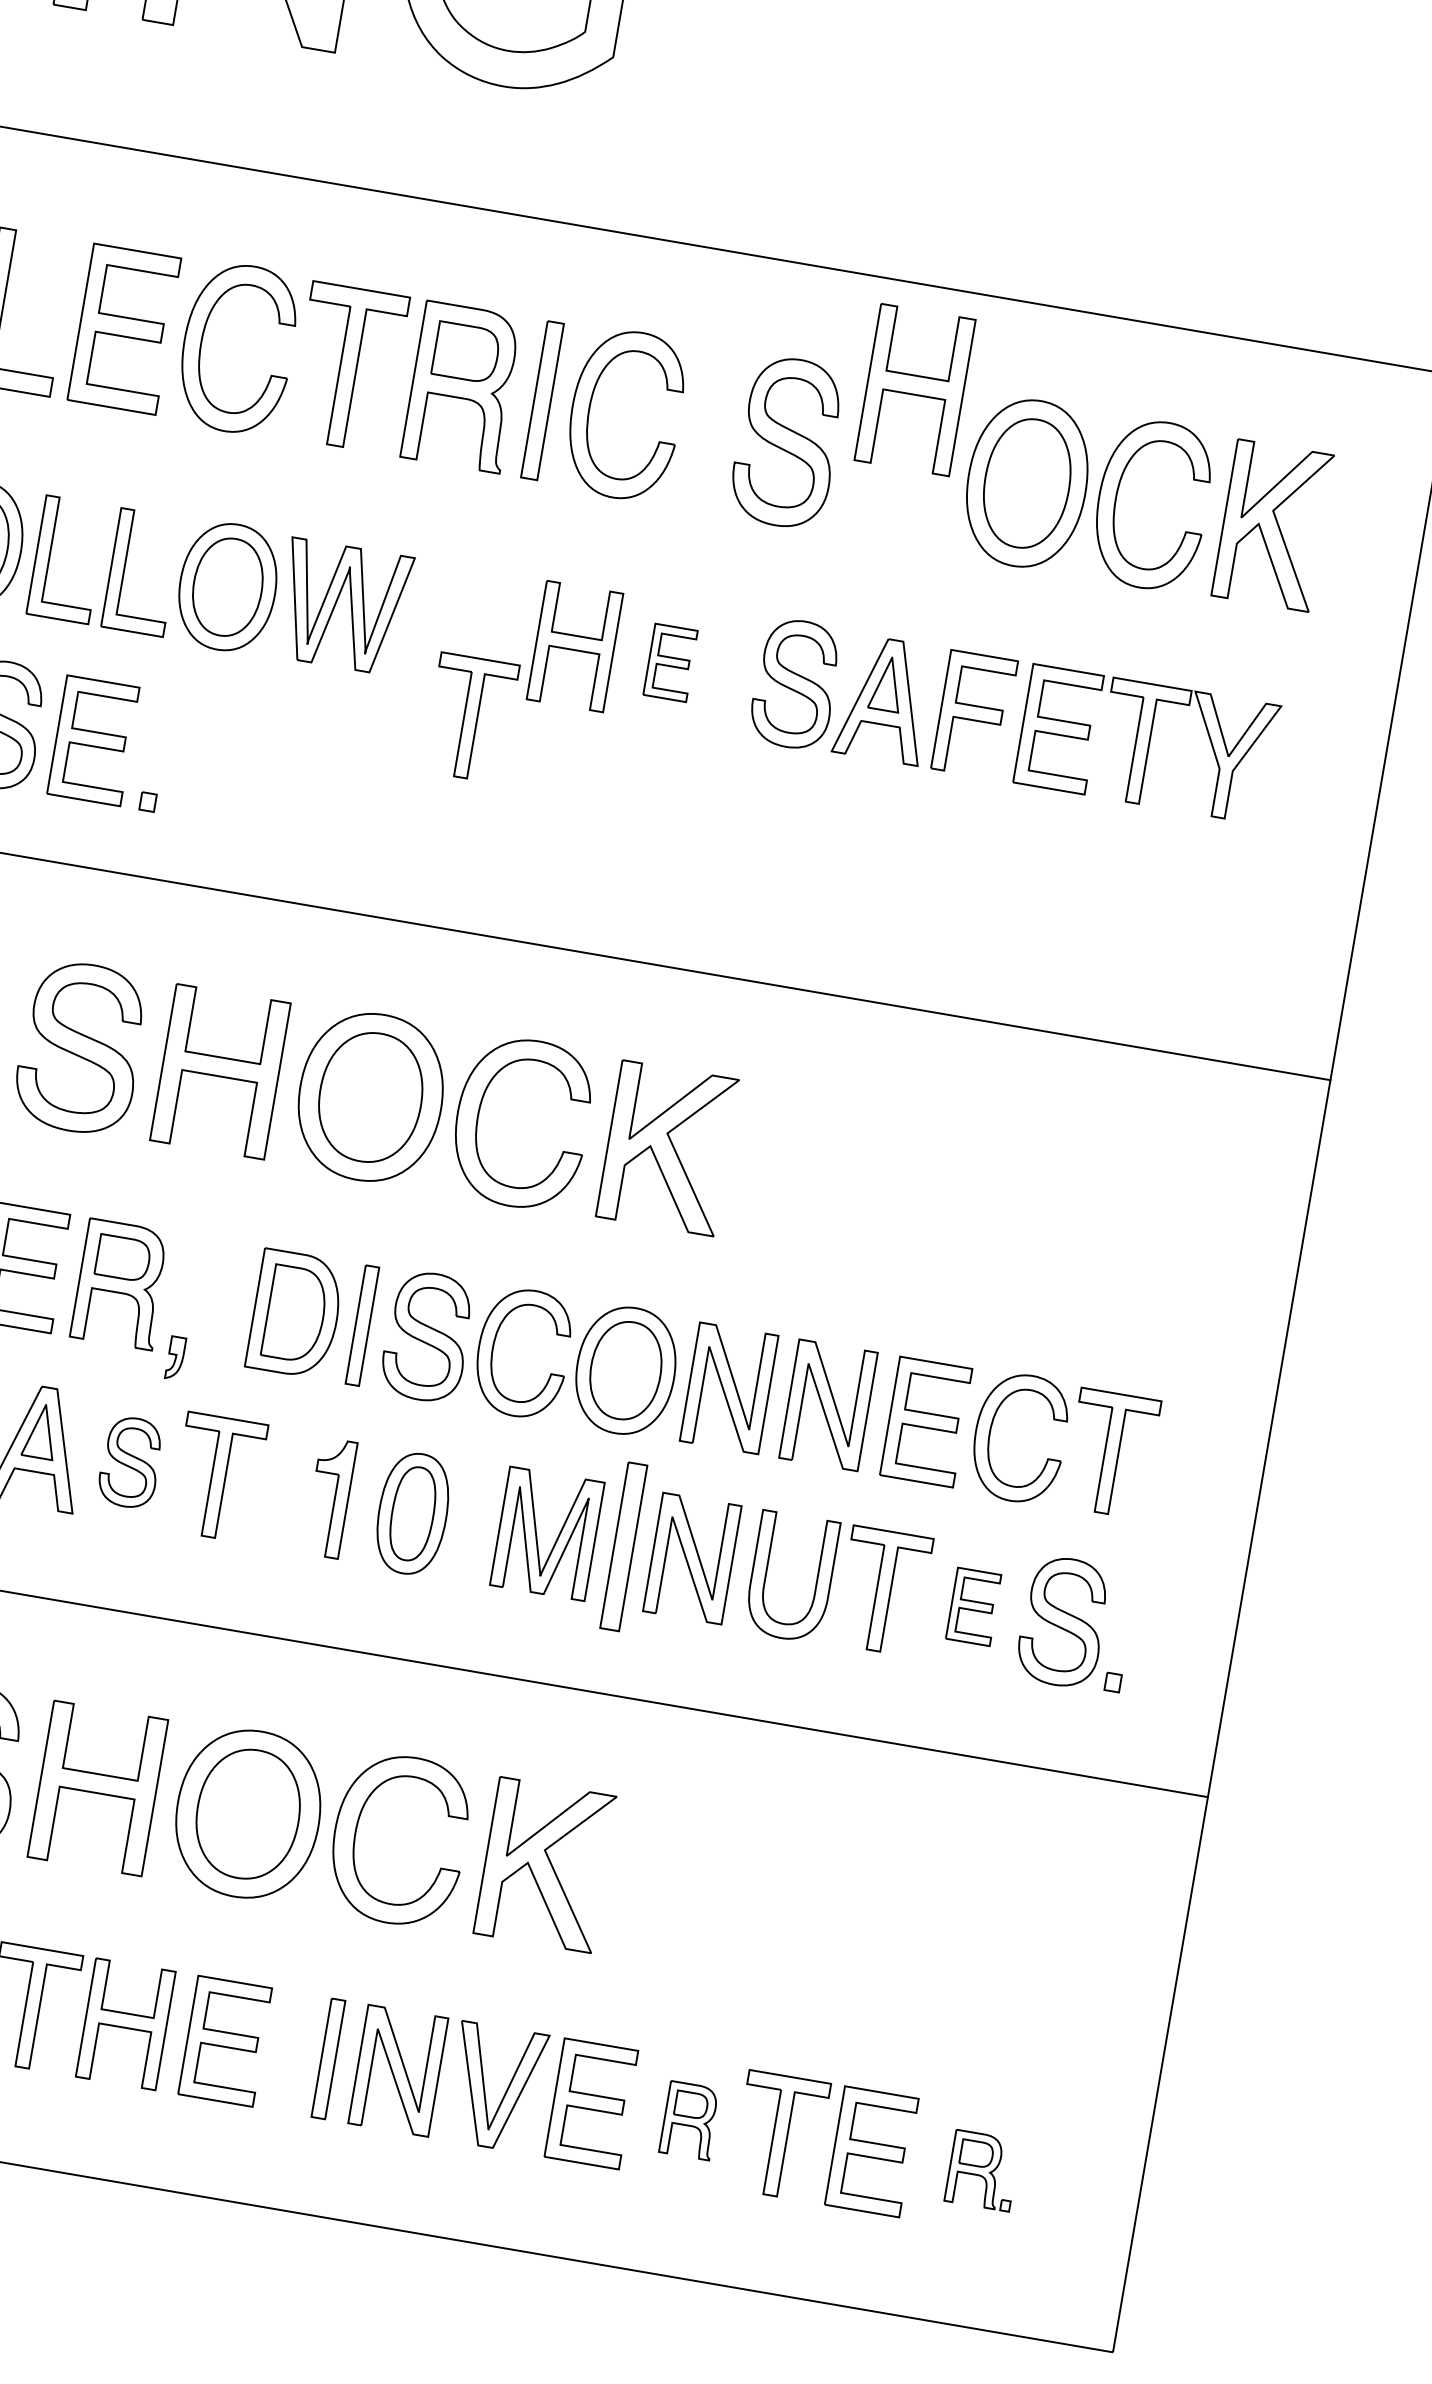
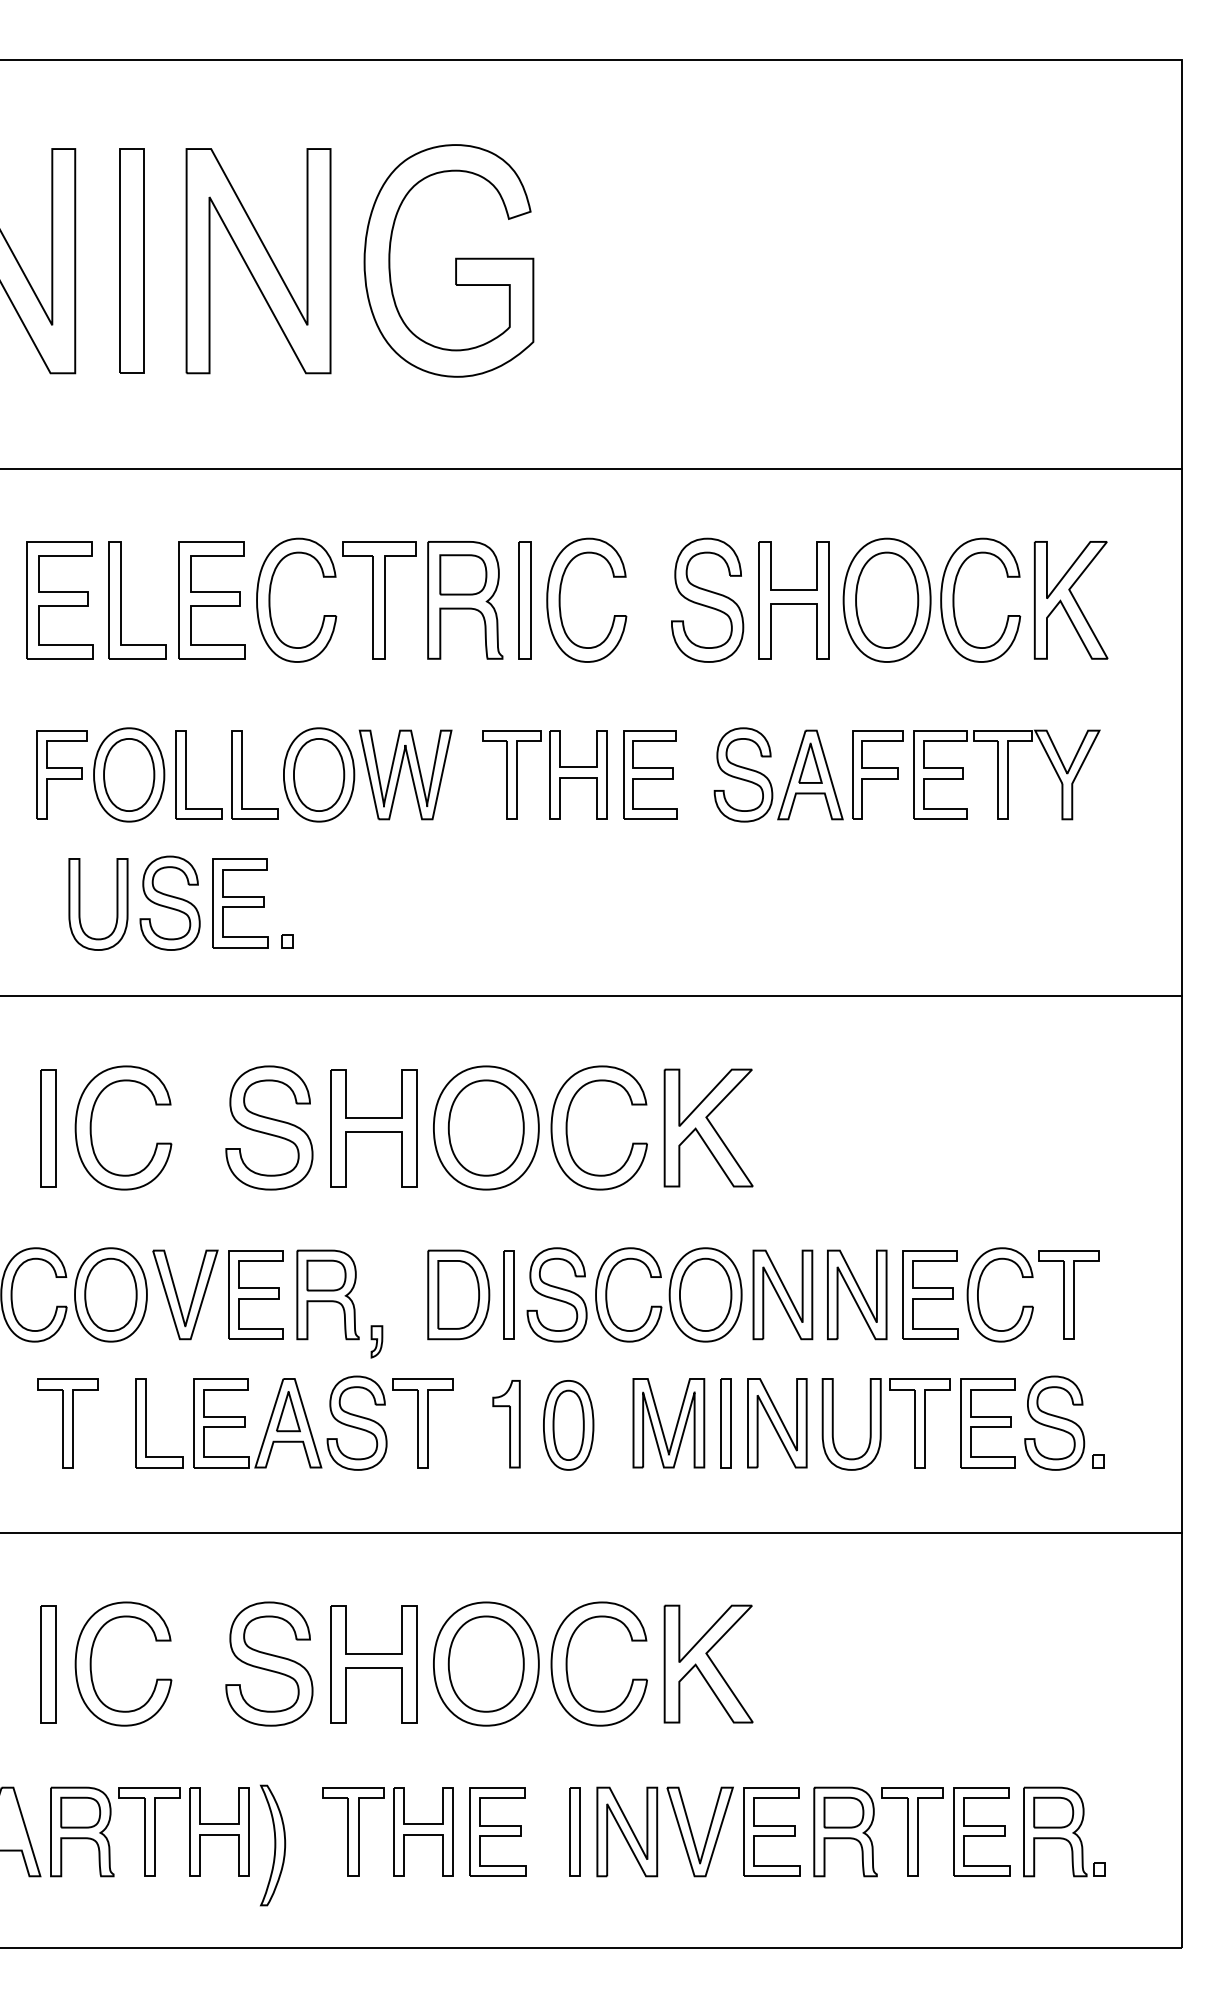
part: (914, 390) -> (793, 600), moved
part: (671, 662) -> (650, 774), size x1.67
part: (470, 717) -> (511, 774), moved
part: (129, 1461) -> (356, 1422), size x1.43
part: (622, 1547) -> (725, 1423), size x0.71
part: (973, 1607) -> (987, 1423), size x1.67
part: (690, 2120) -> (845, 1831), size x1.67
part: (982, 2170) -> (1064, 1831), size x1.67

